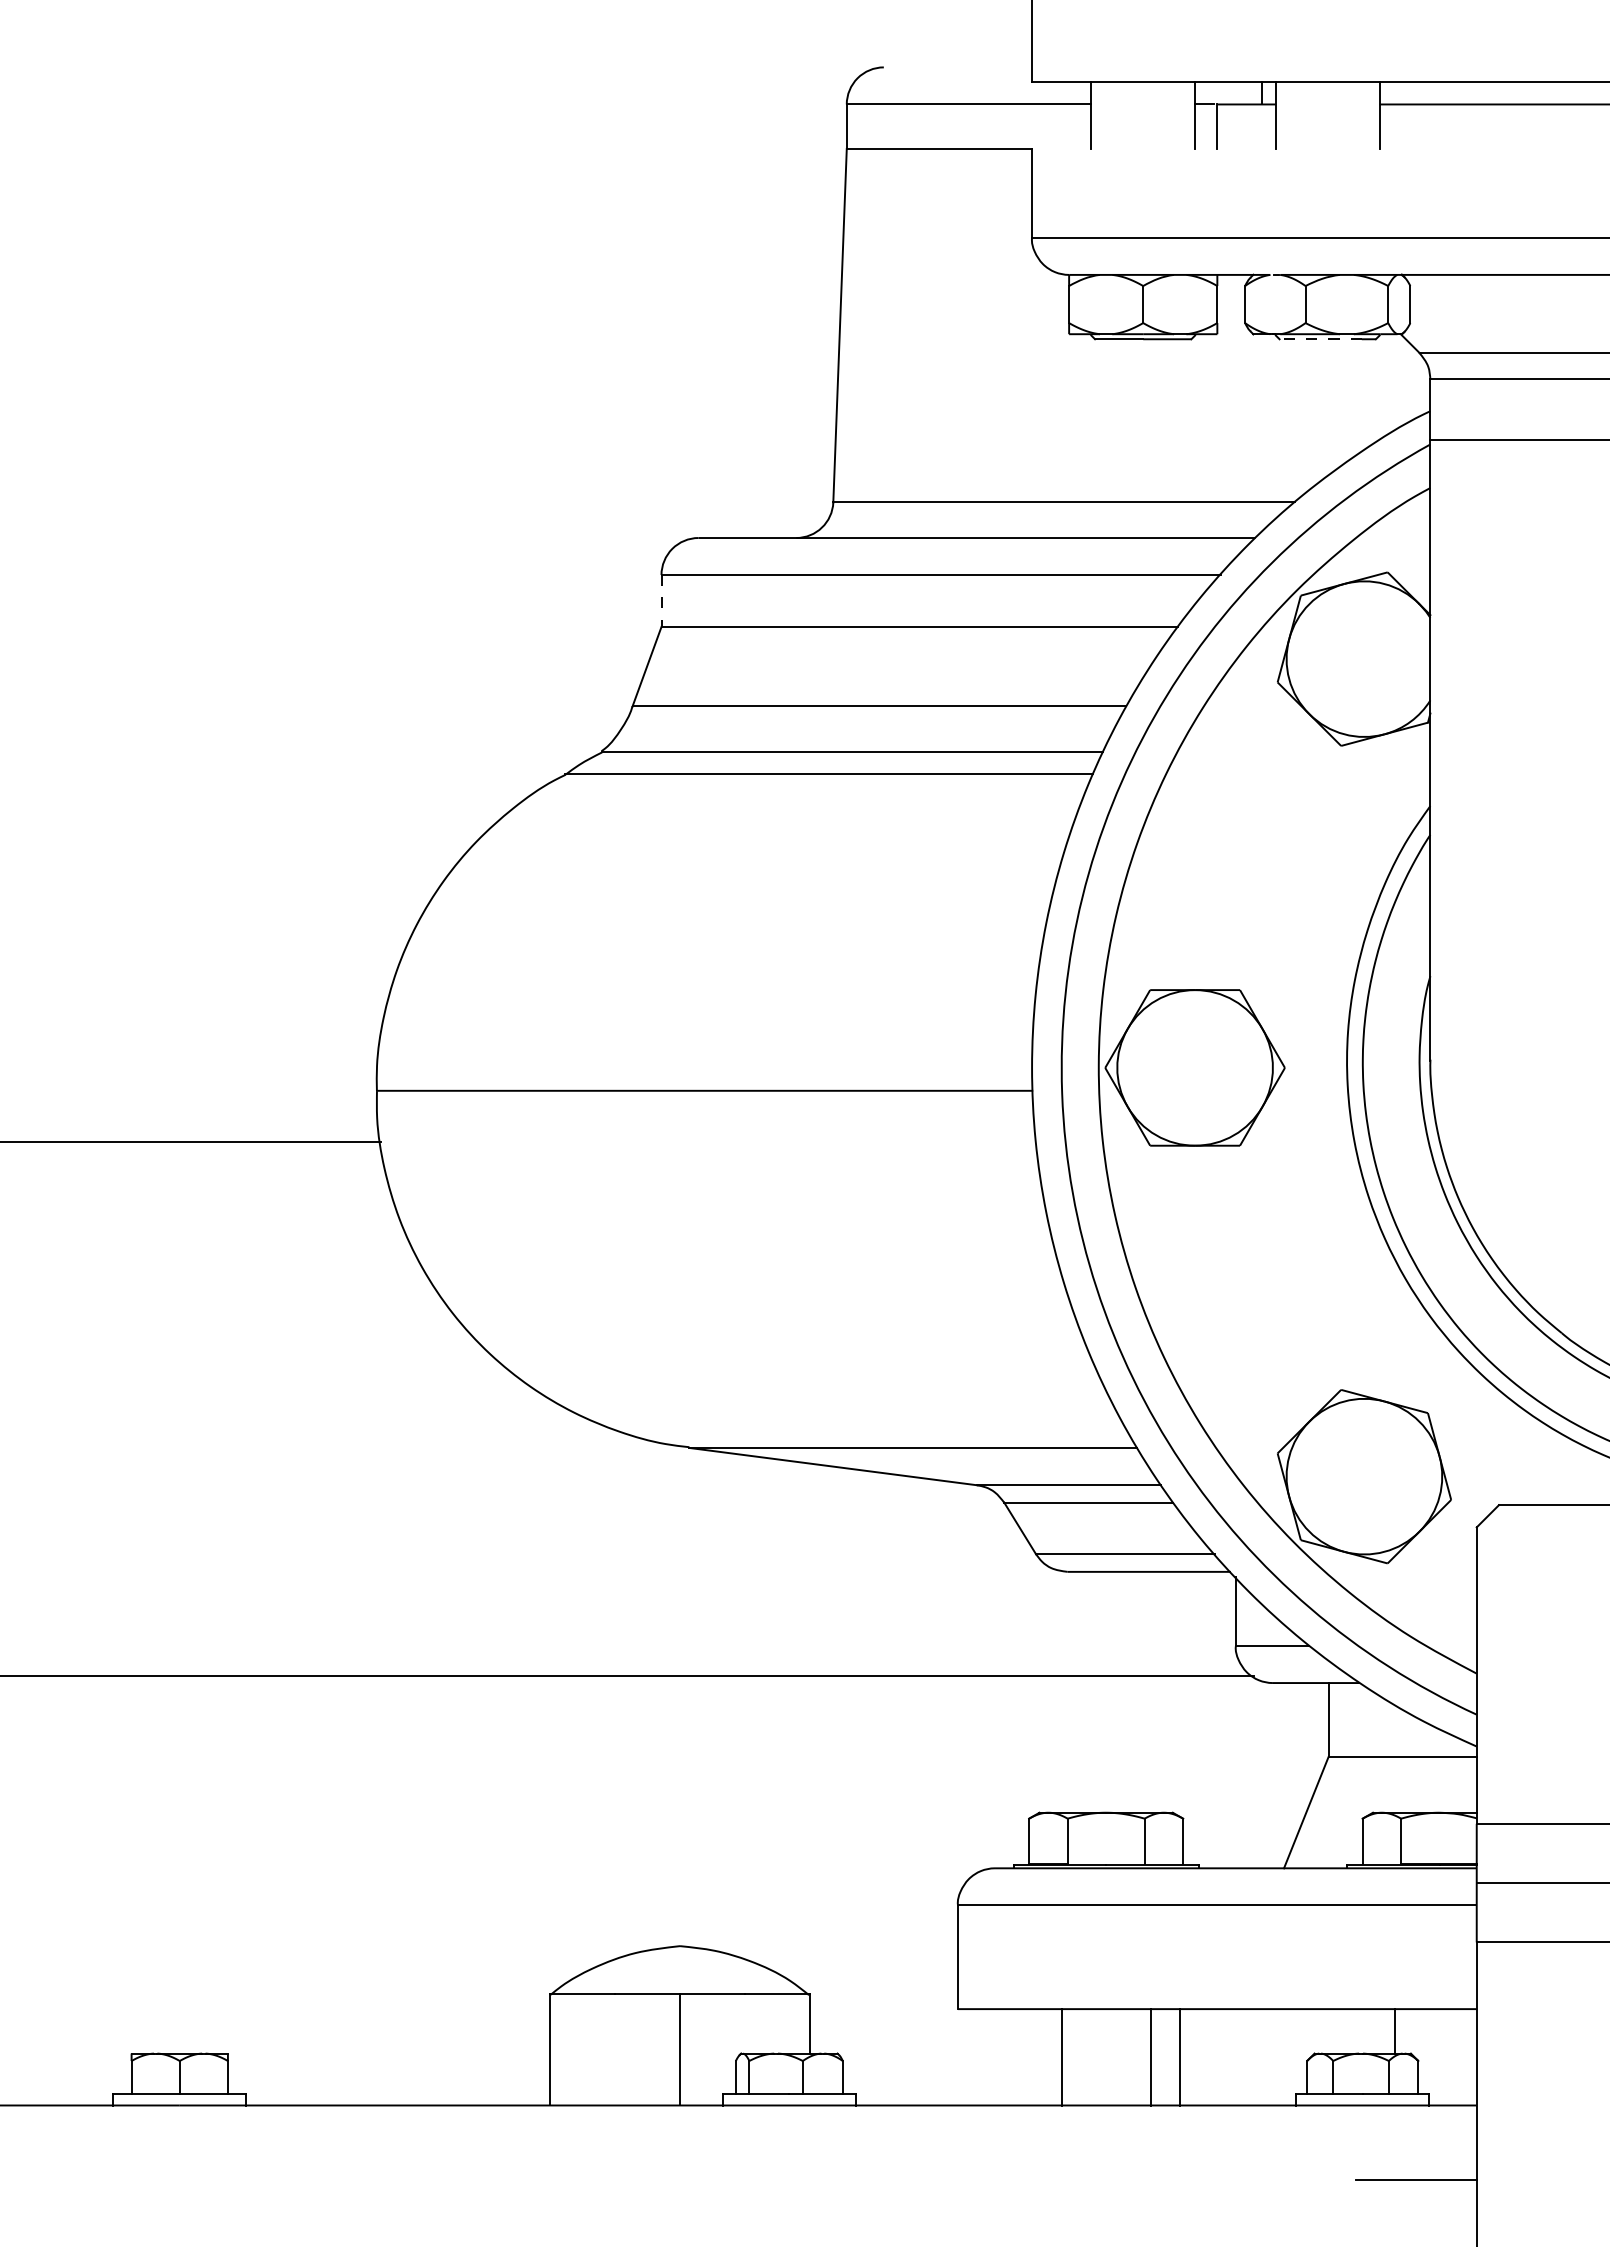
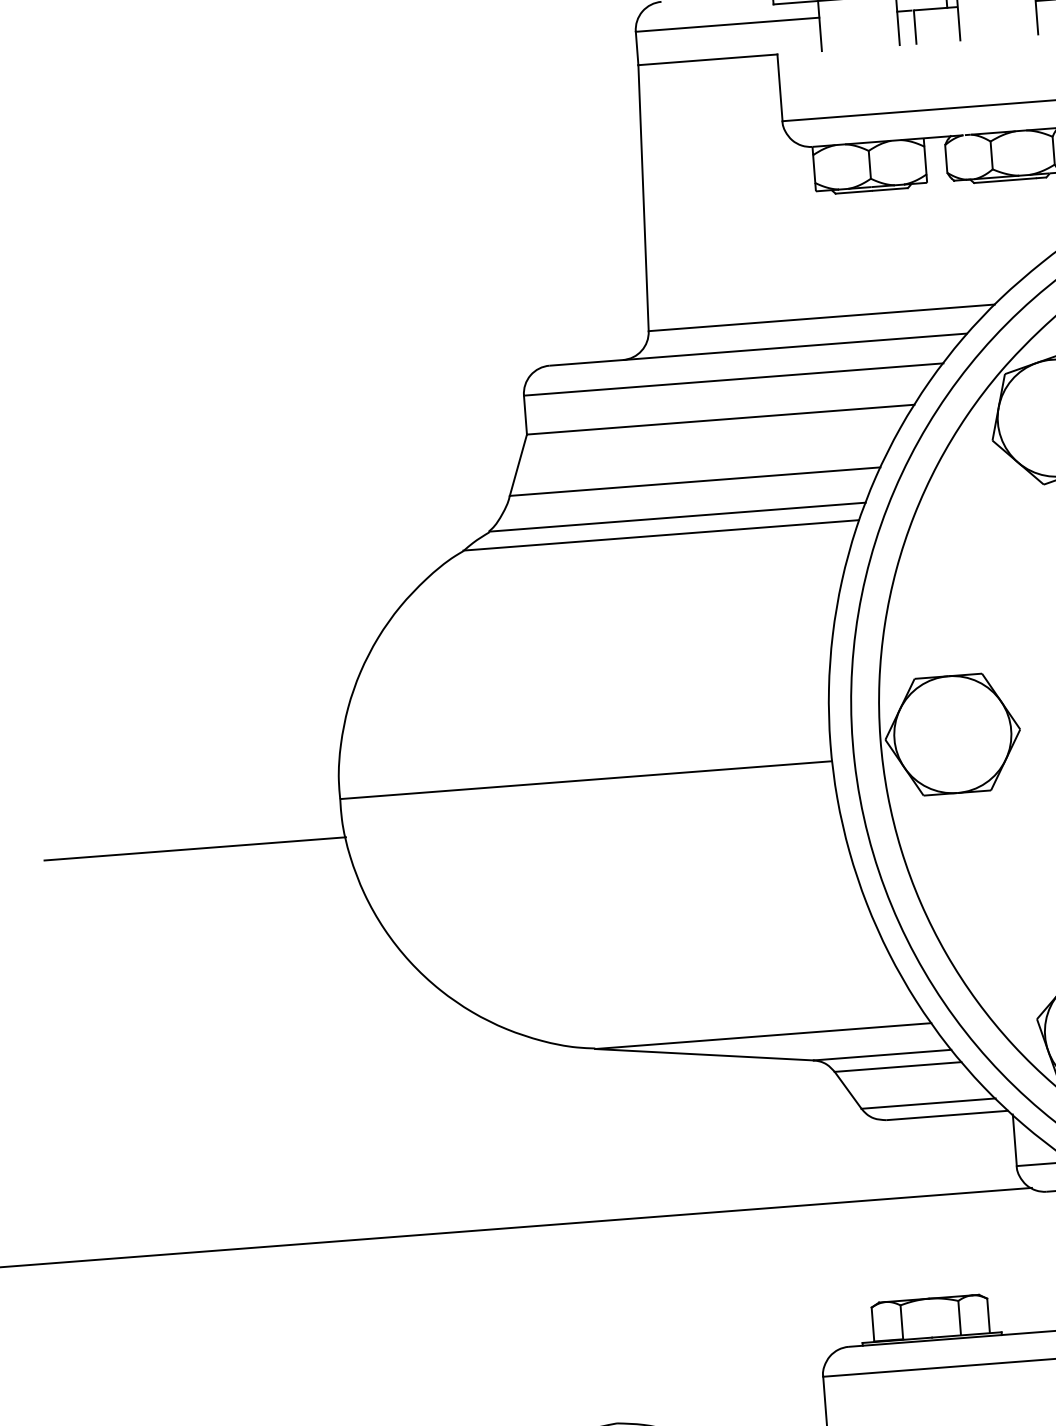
line: (1320, 339) -> (1004, 180), dashed -> solid
line: (661, 601) -> (525, 415), dashed -> solid

